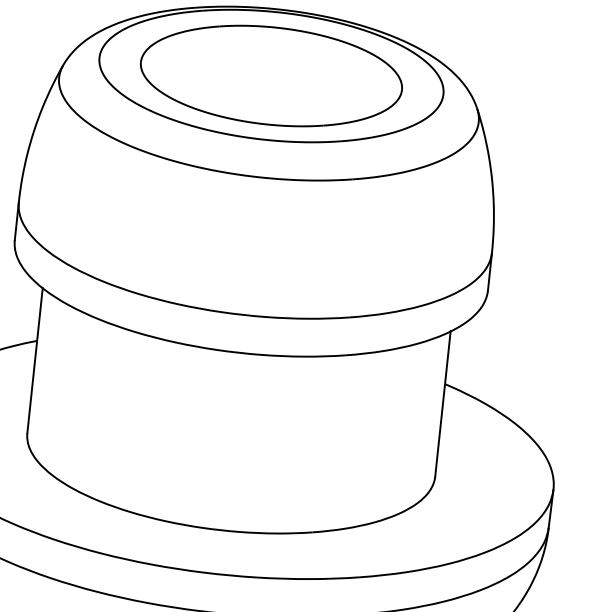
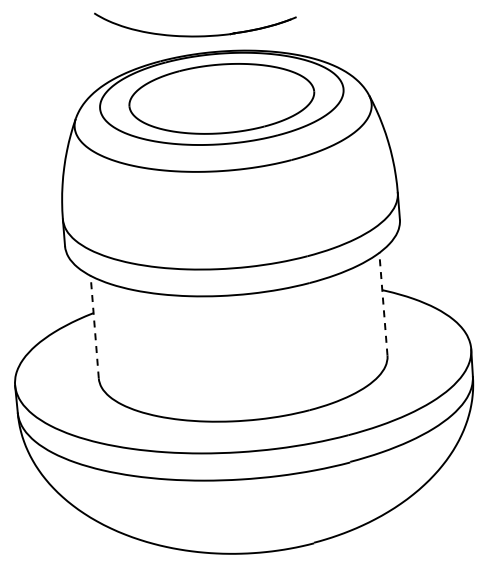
line: (34, 361) -> (94, 327), solid -> dashed
line: (442, 404) -> (383, 304), solid -> dashed

